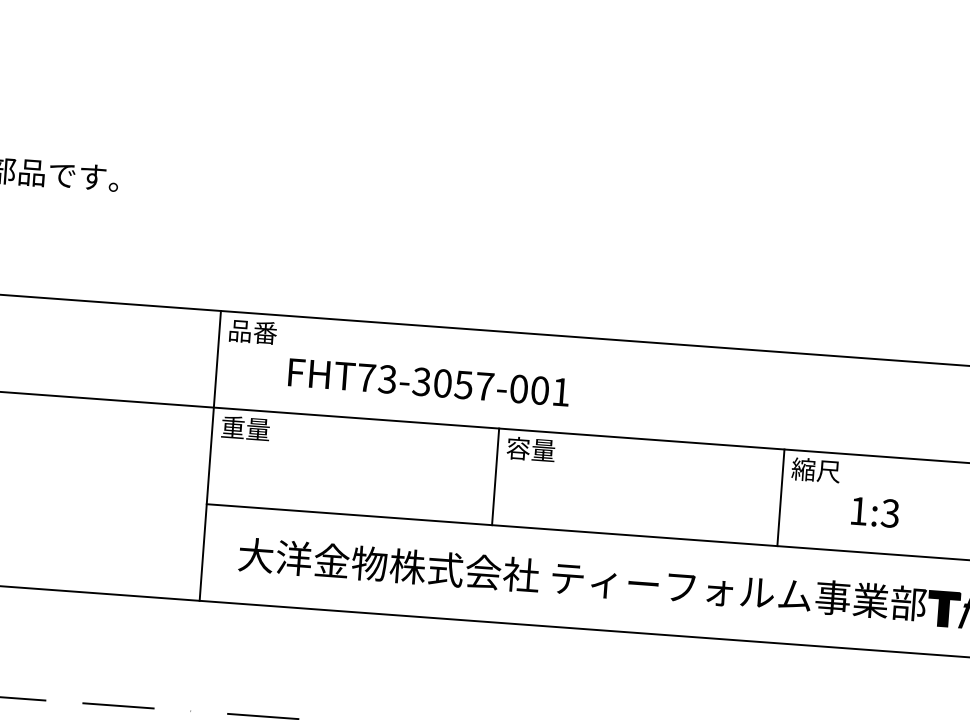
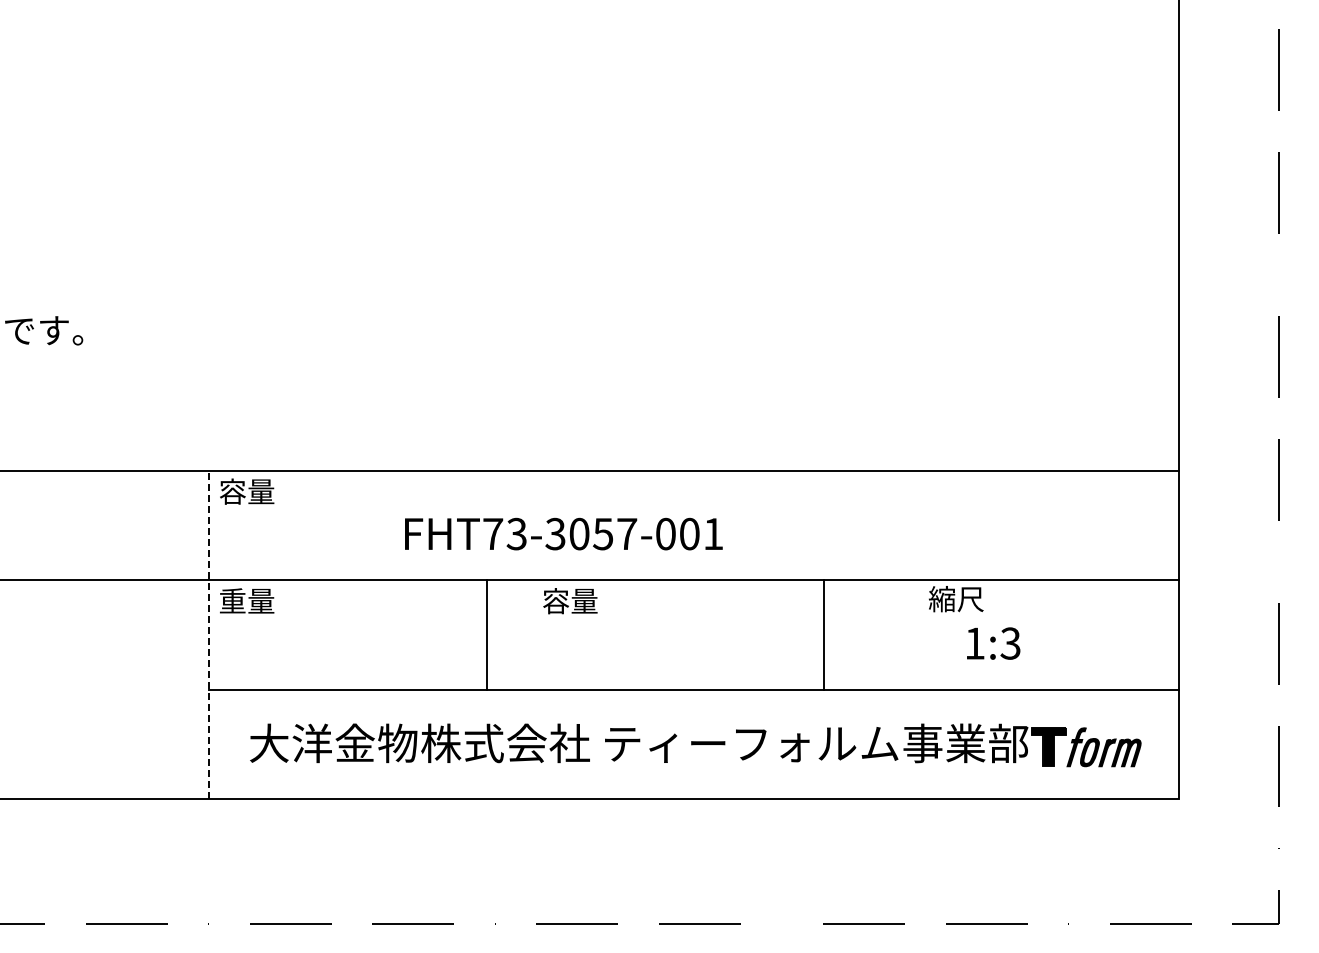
text: (253, 331) -> (247, 491), 品番 -> 容量
text: (428, 381) -> (563, 533), moved
line: (210, 455) -> (209, 634), solid -> dashed
text: (816, 470) -> (956, 599), moved
line: (495, 476) -> (486, 634), moved
line: (780, 497) -> (823, 634), moved
text: (875, 512) -> (993, 643), moved

